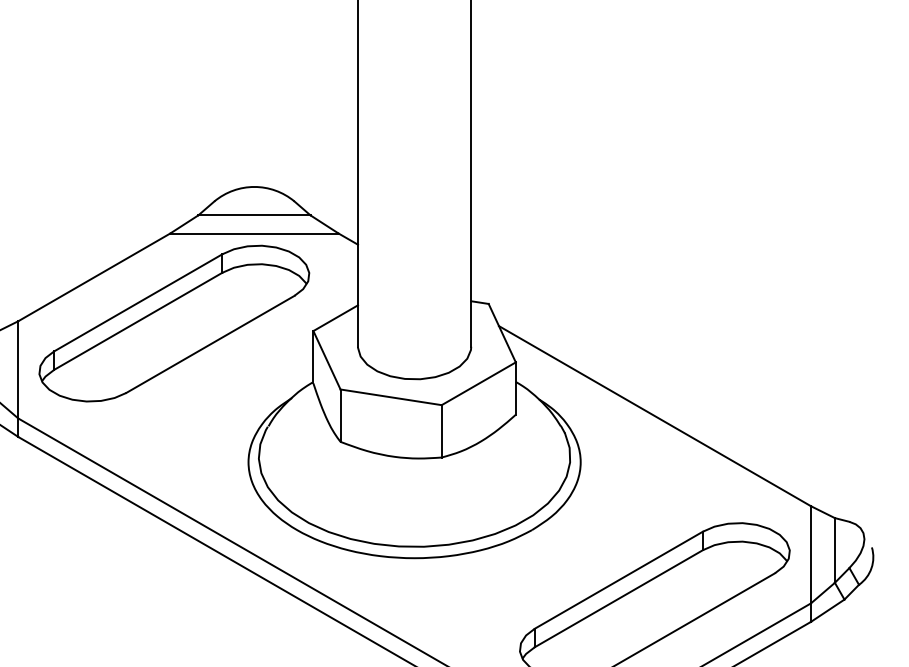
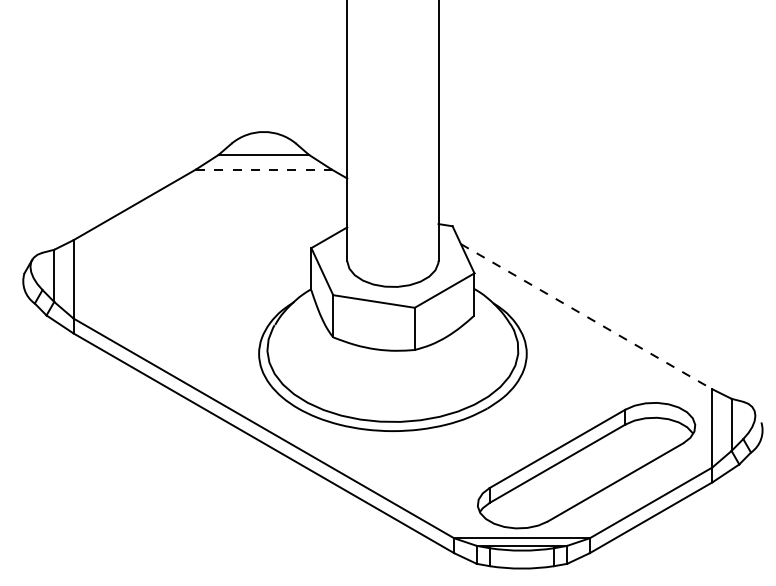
line: (254, 233) -> (263, 169), solid -> dashed
part: (173, 322) -> (198, 241), removed
line: (656, 415) -> (587, 316), solid -> dashed

